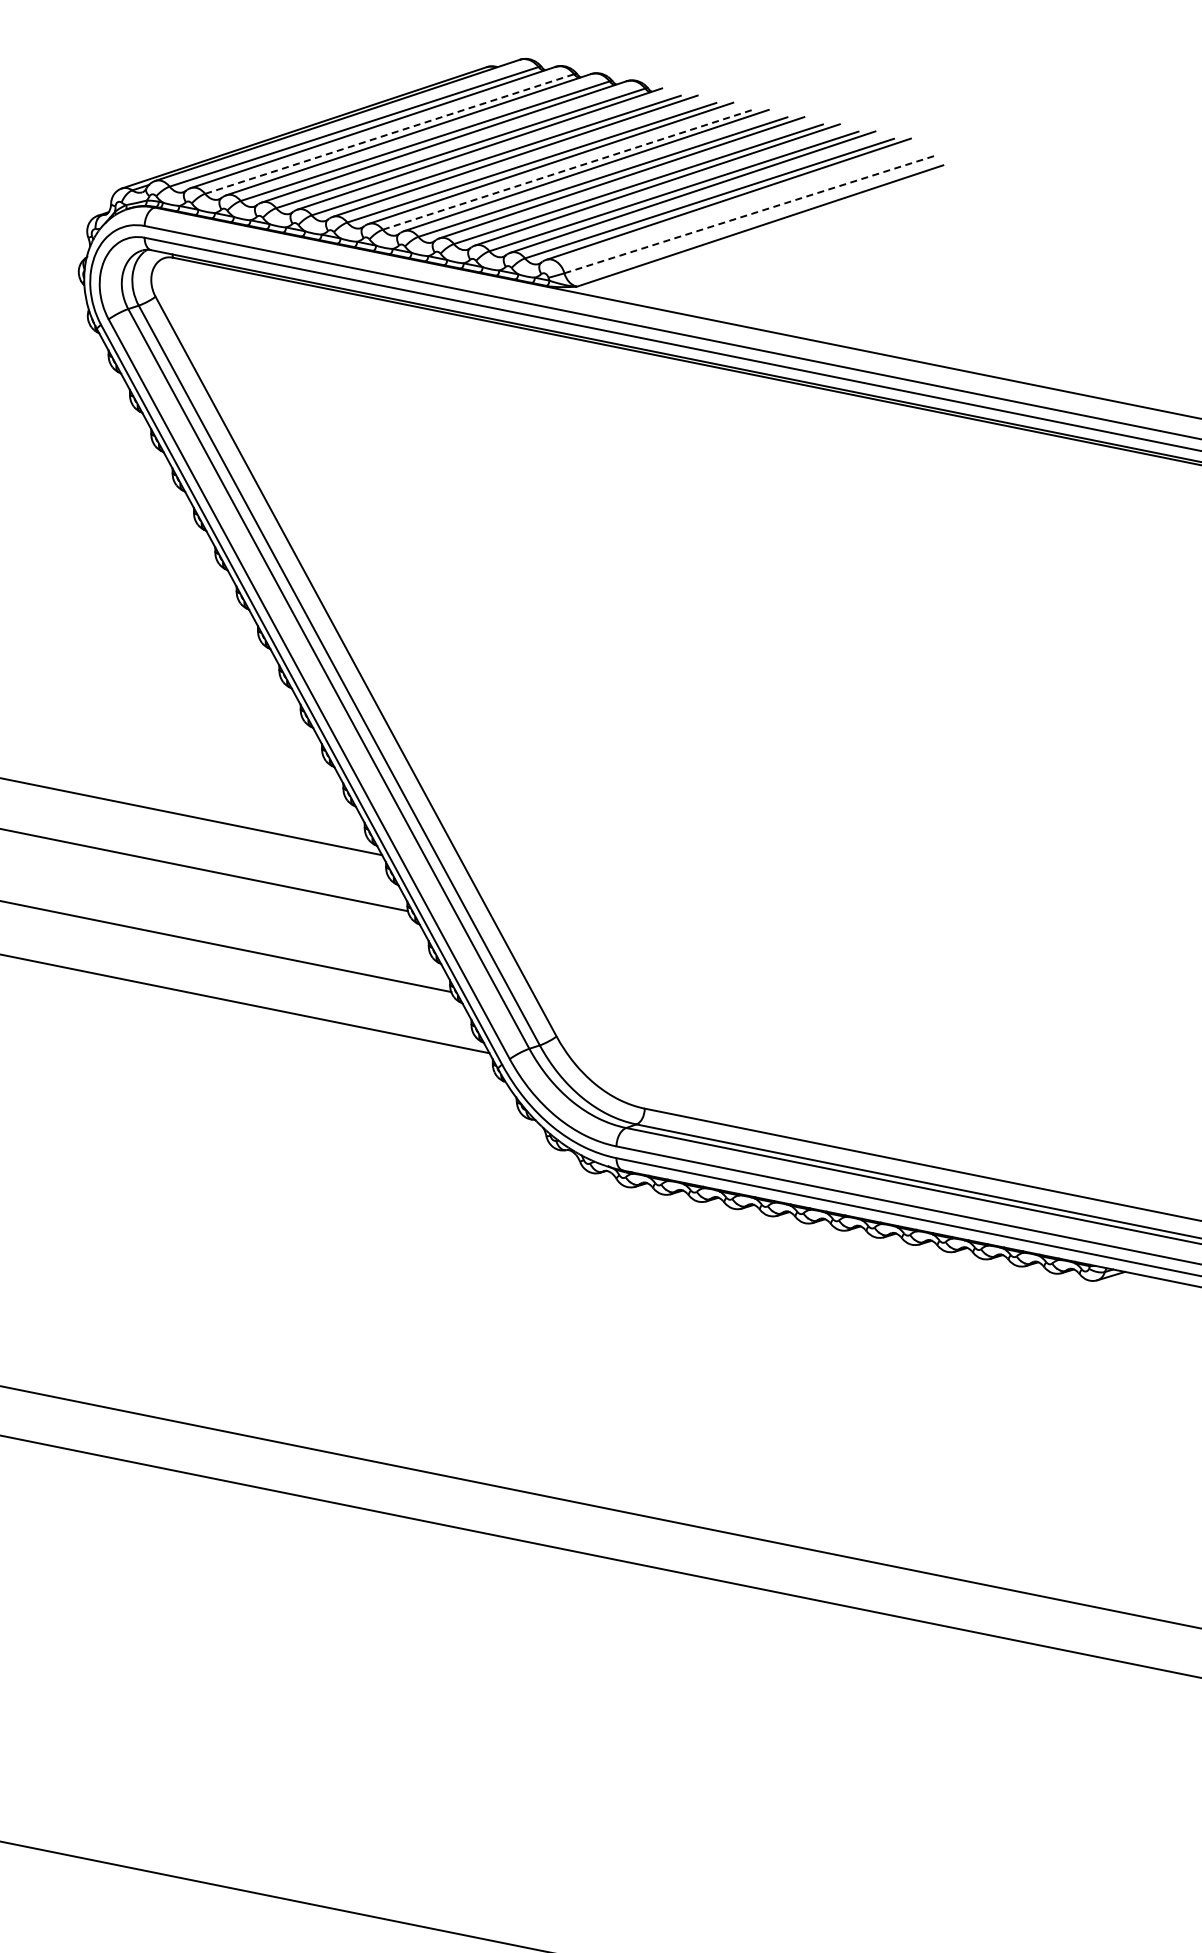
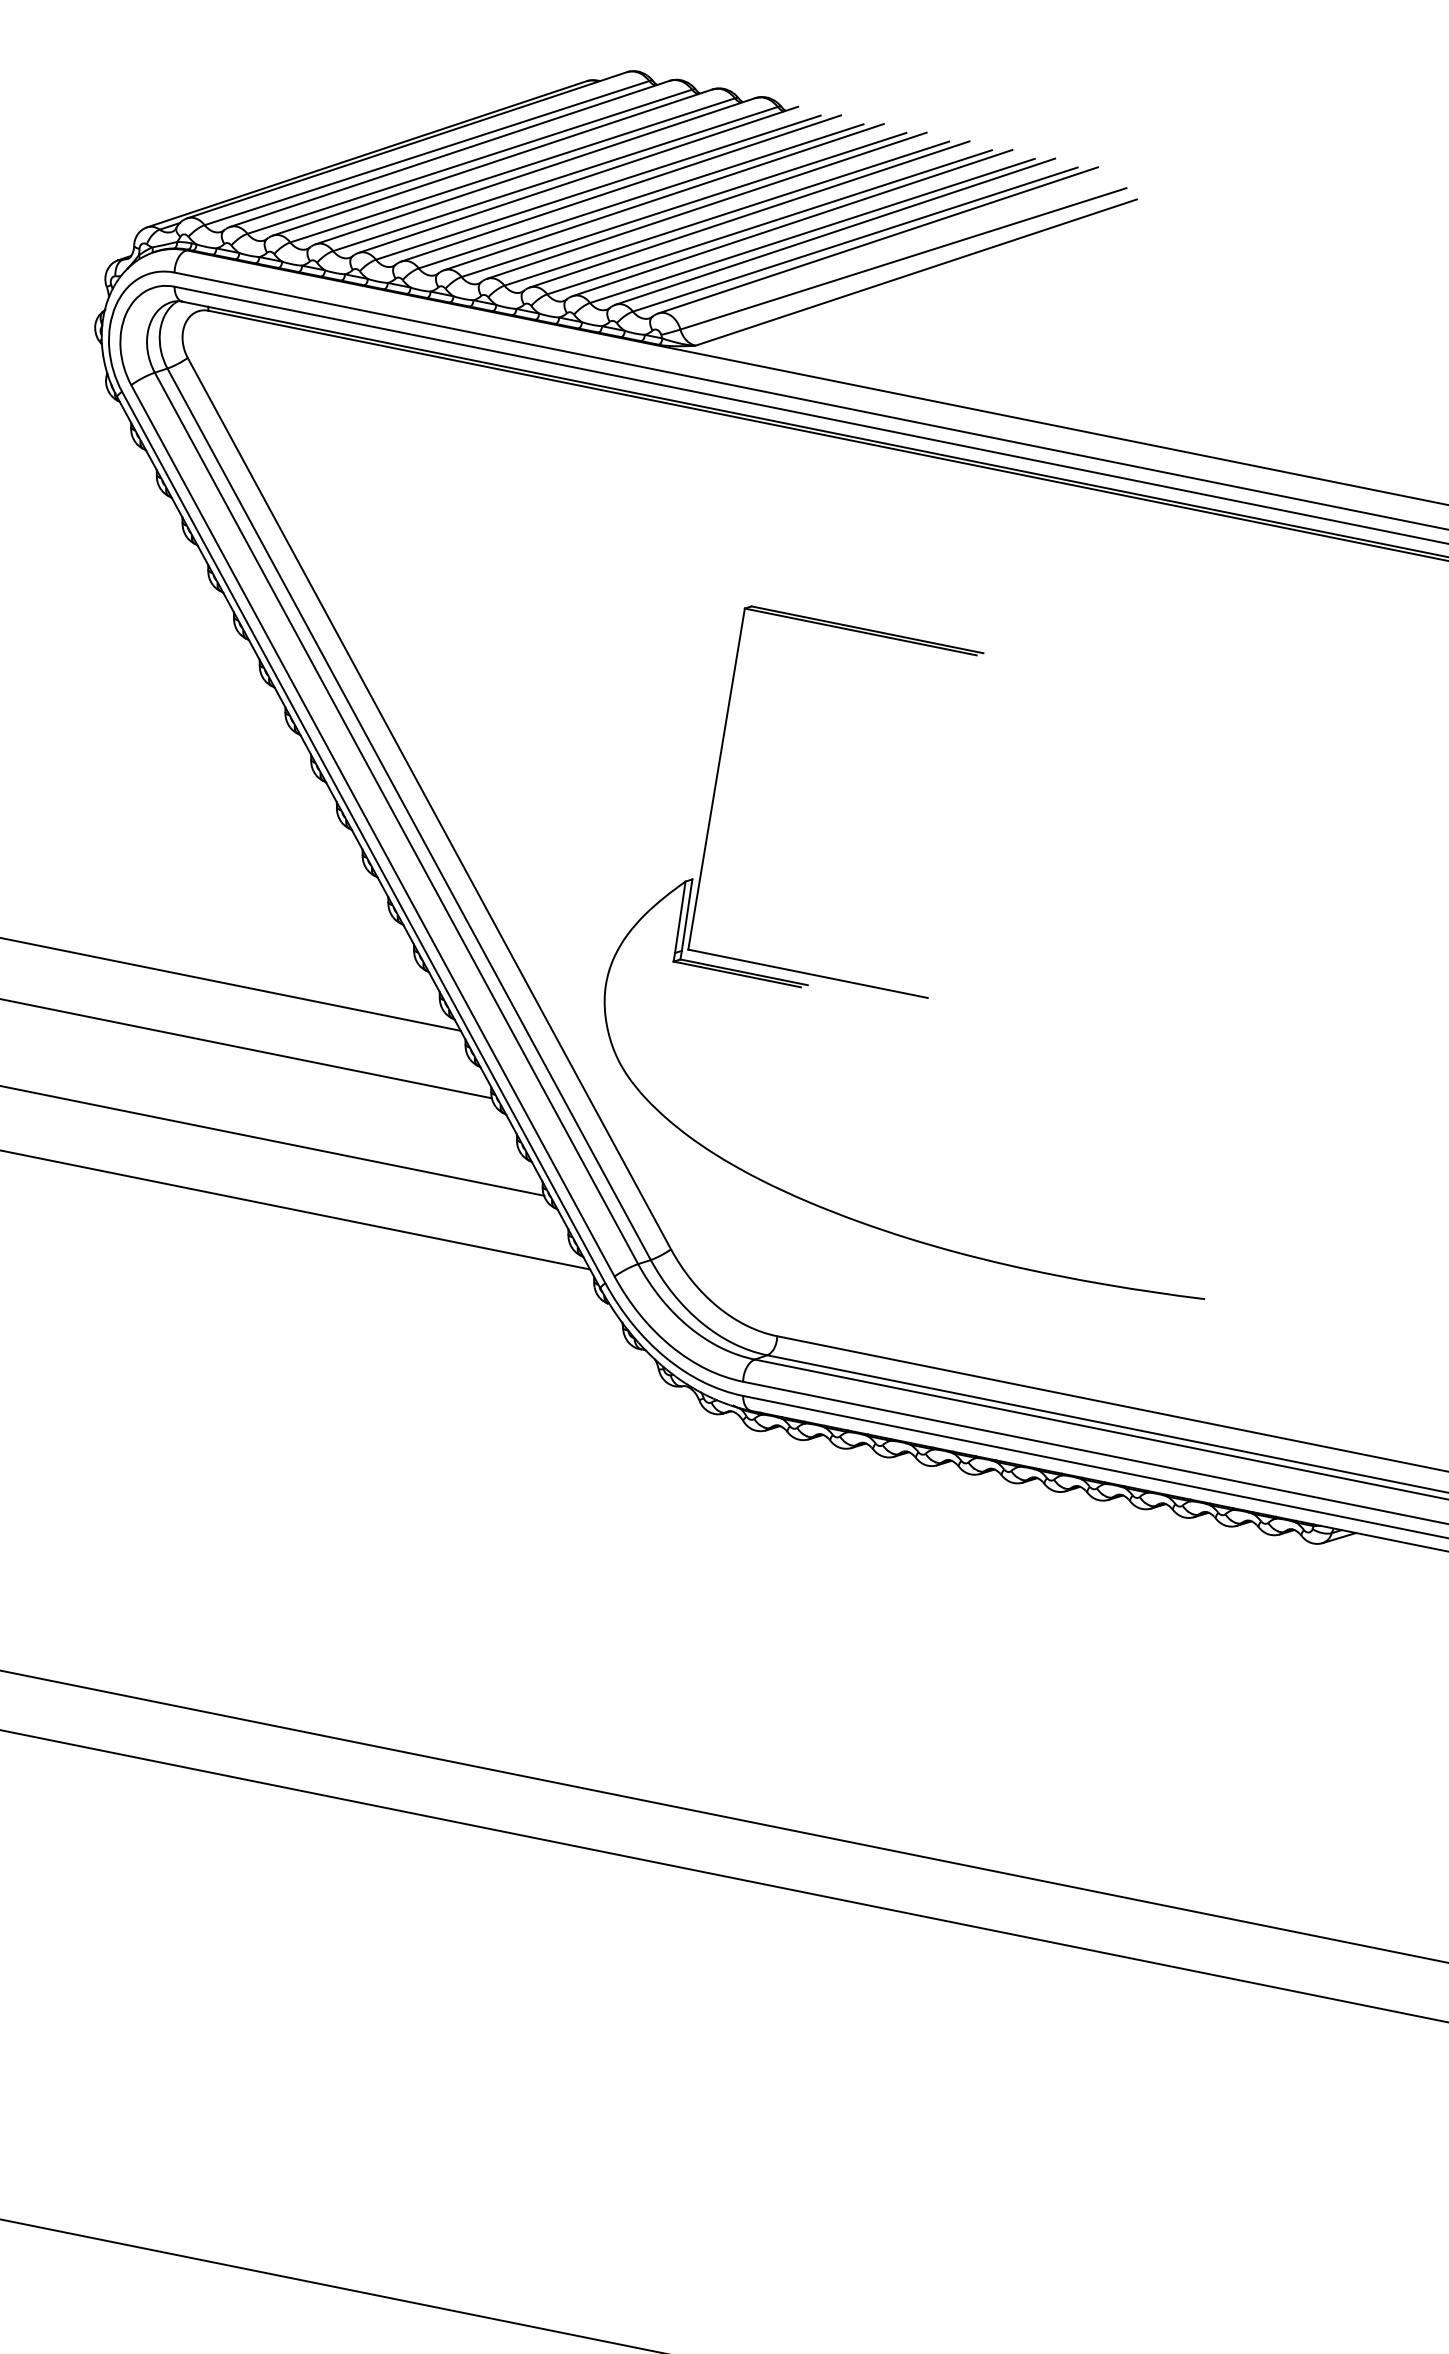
line: (389, 134) -> (469, 162), dashed -> solid
line: (567, 169) -> (684, 204), dashed -> solid
line: (749, 214) -> (903, 258), dashed -> solid
part: (744, 821) -> (897, 990), added

